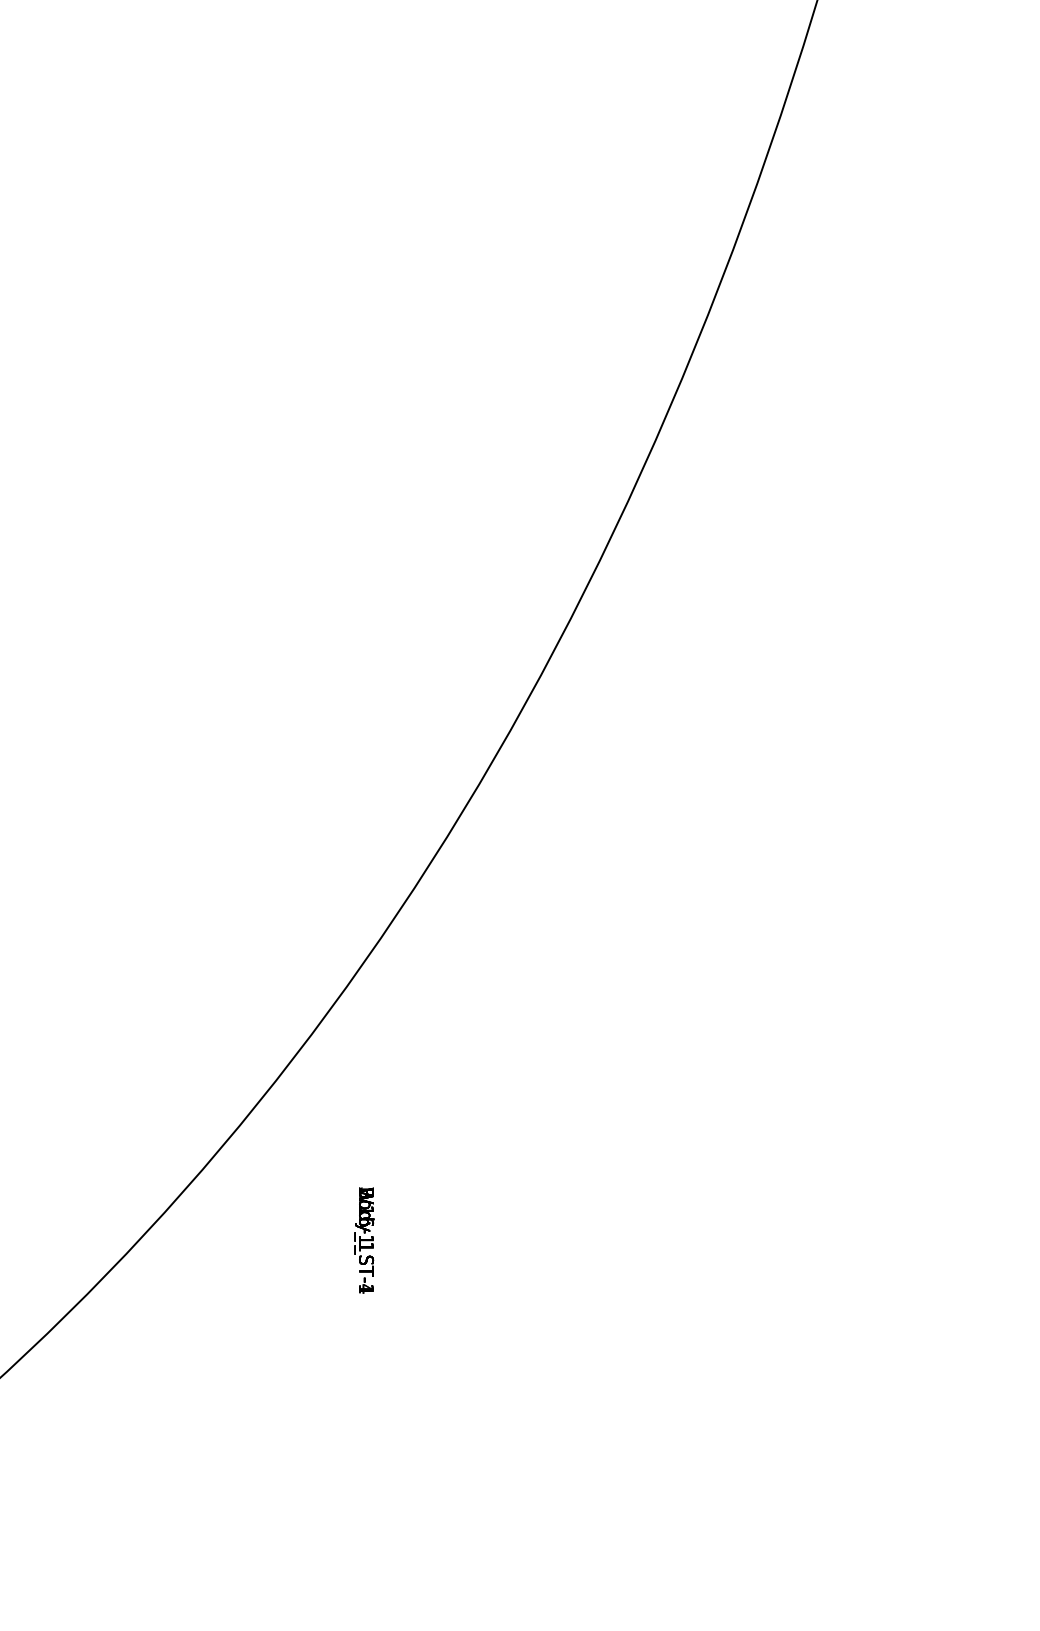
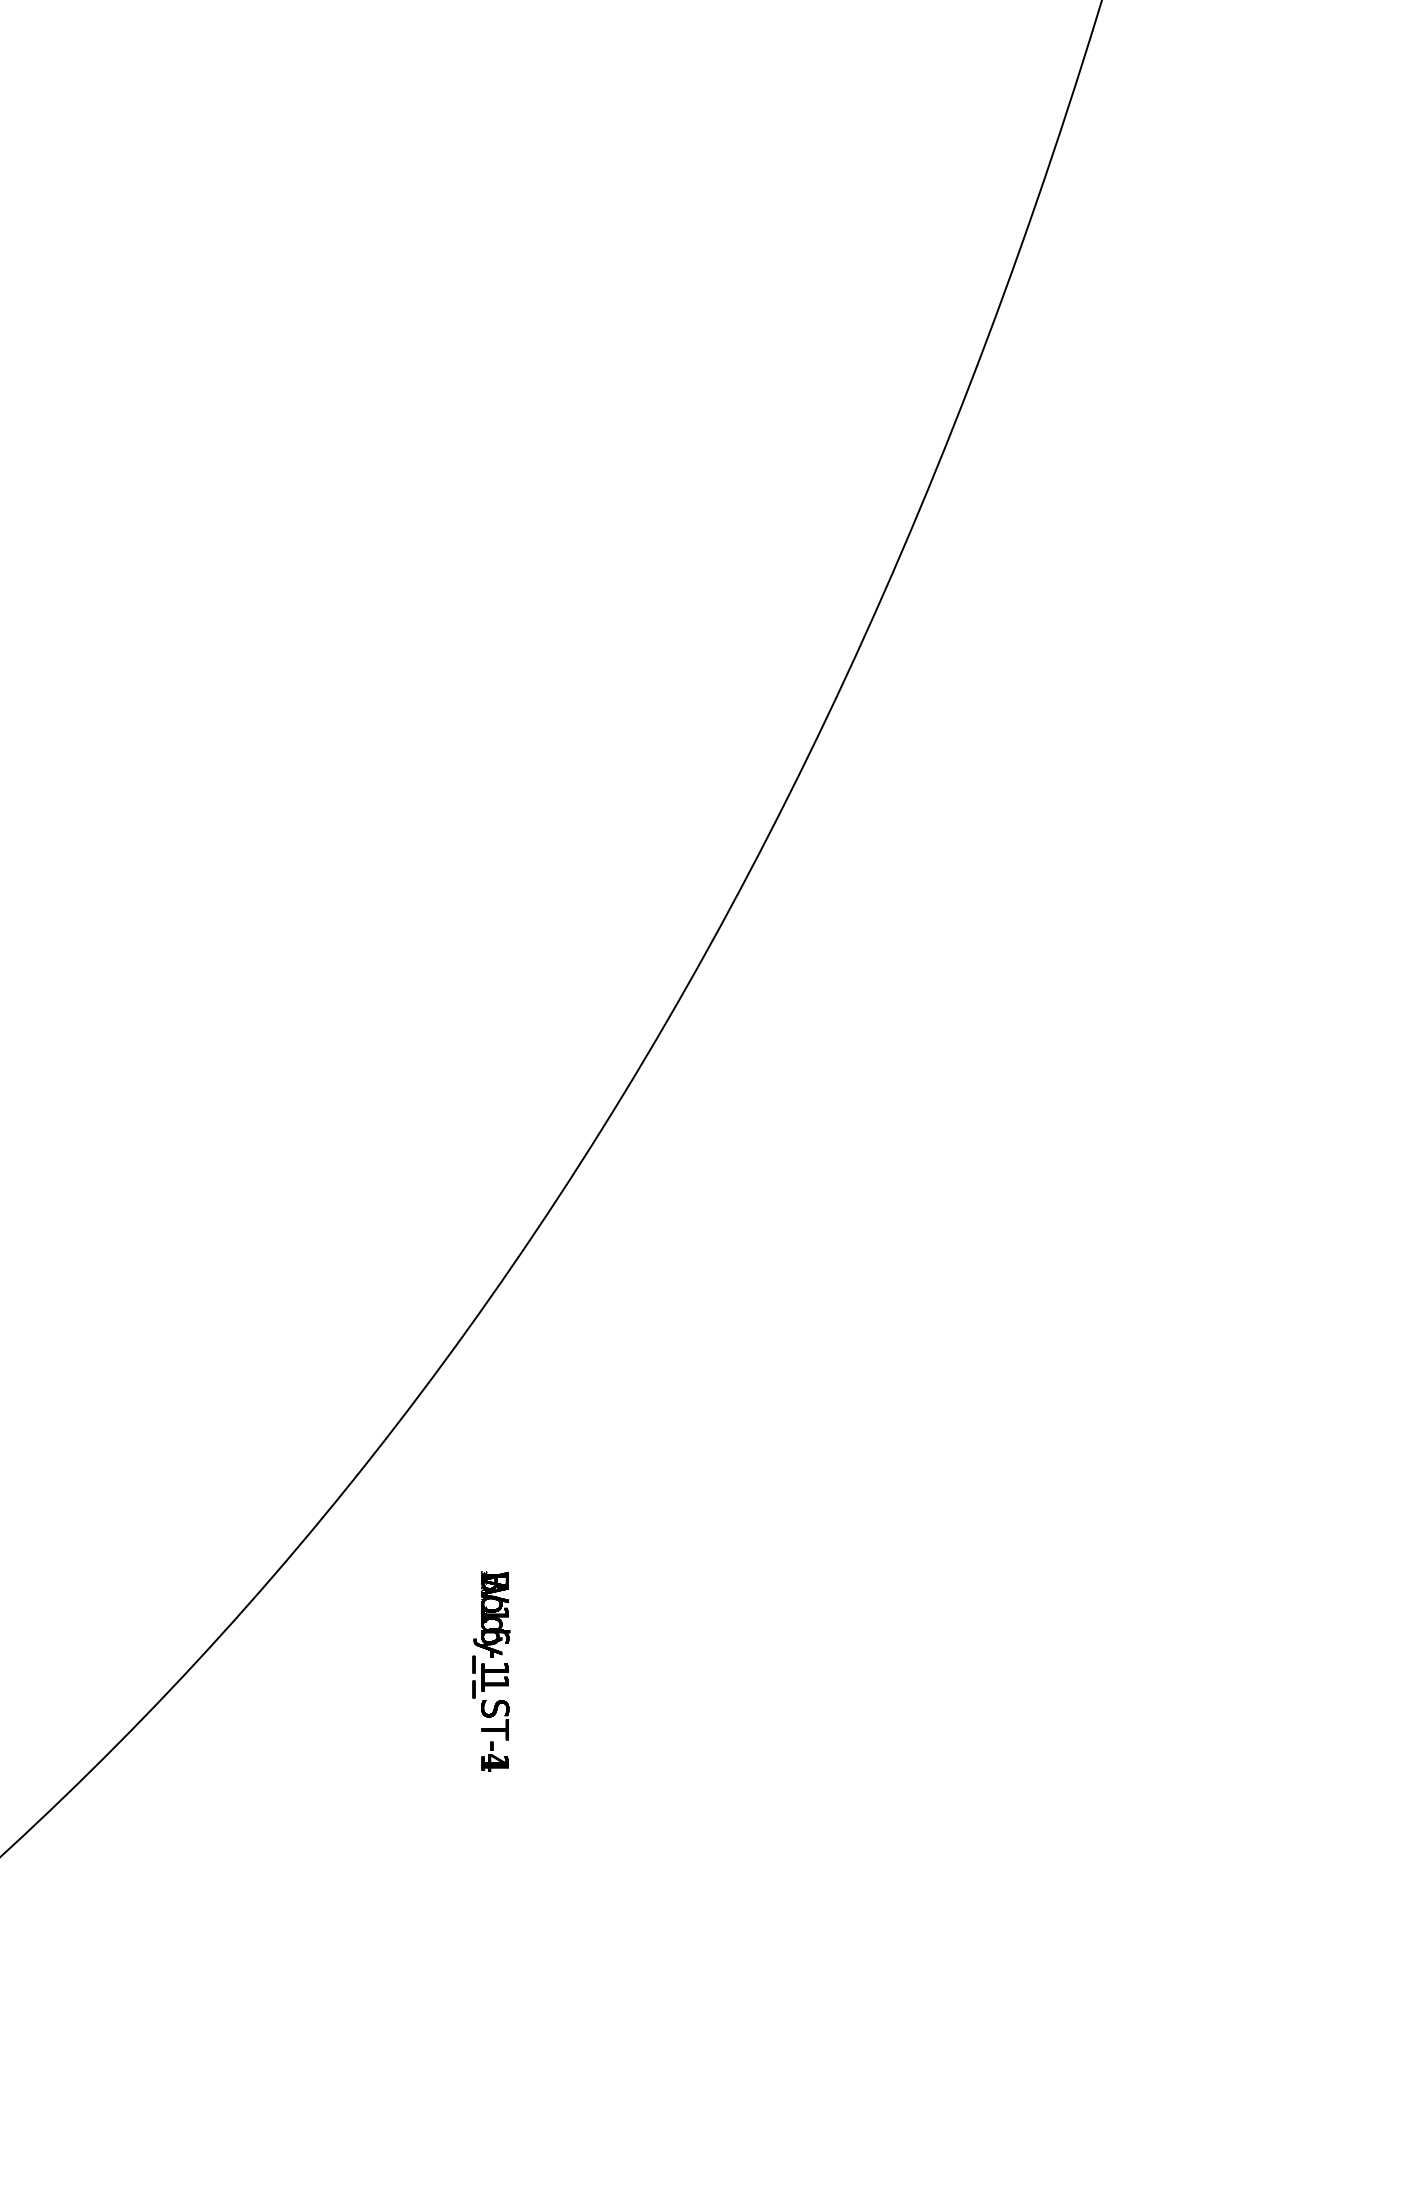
part: (364, 1240) -> (491, 1671), size x1.4

